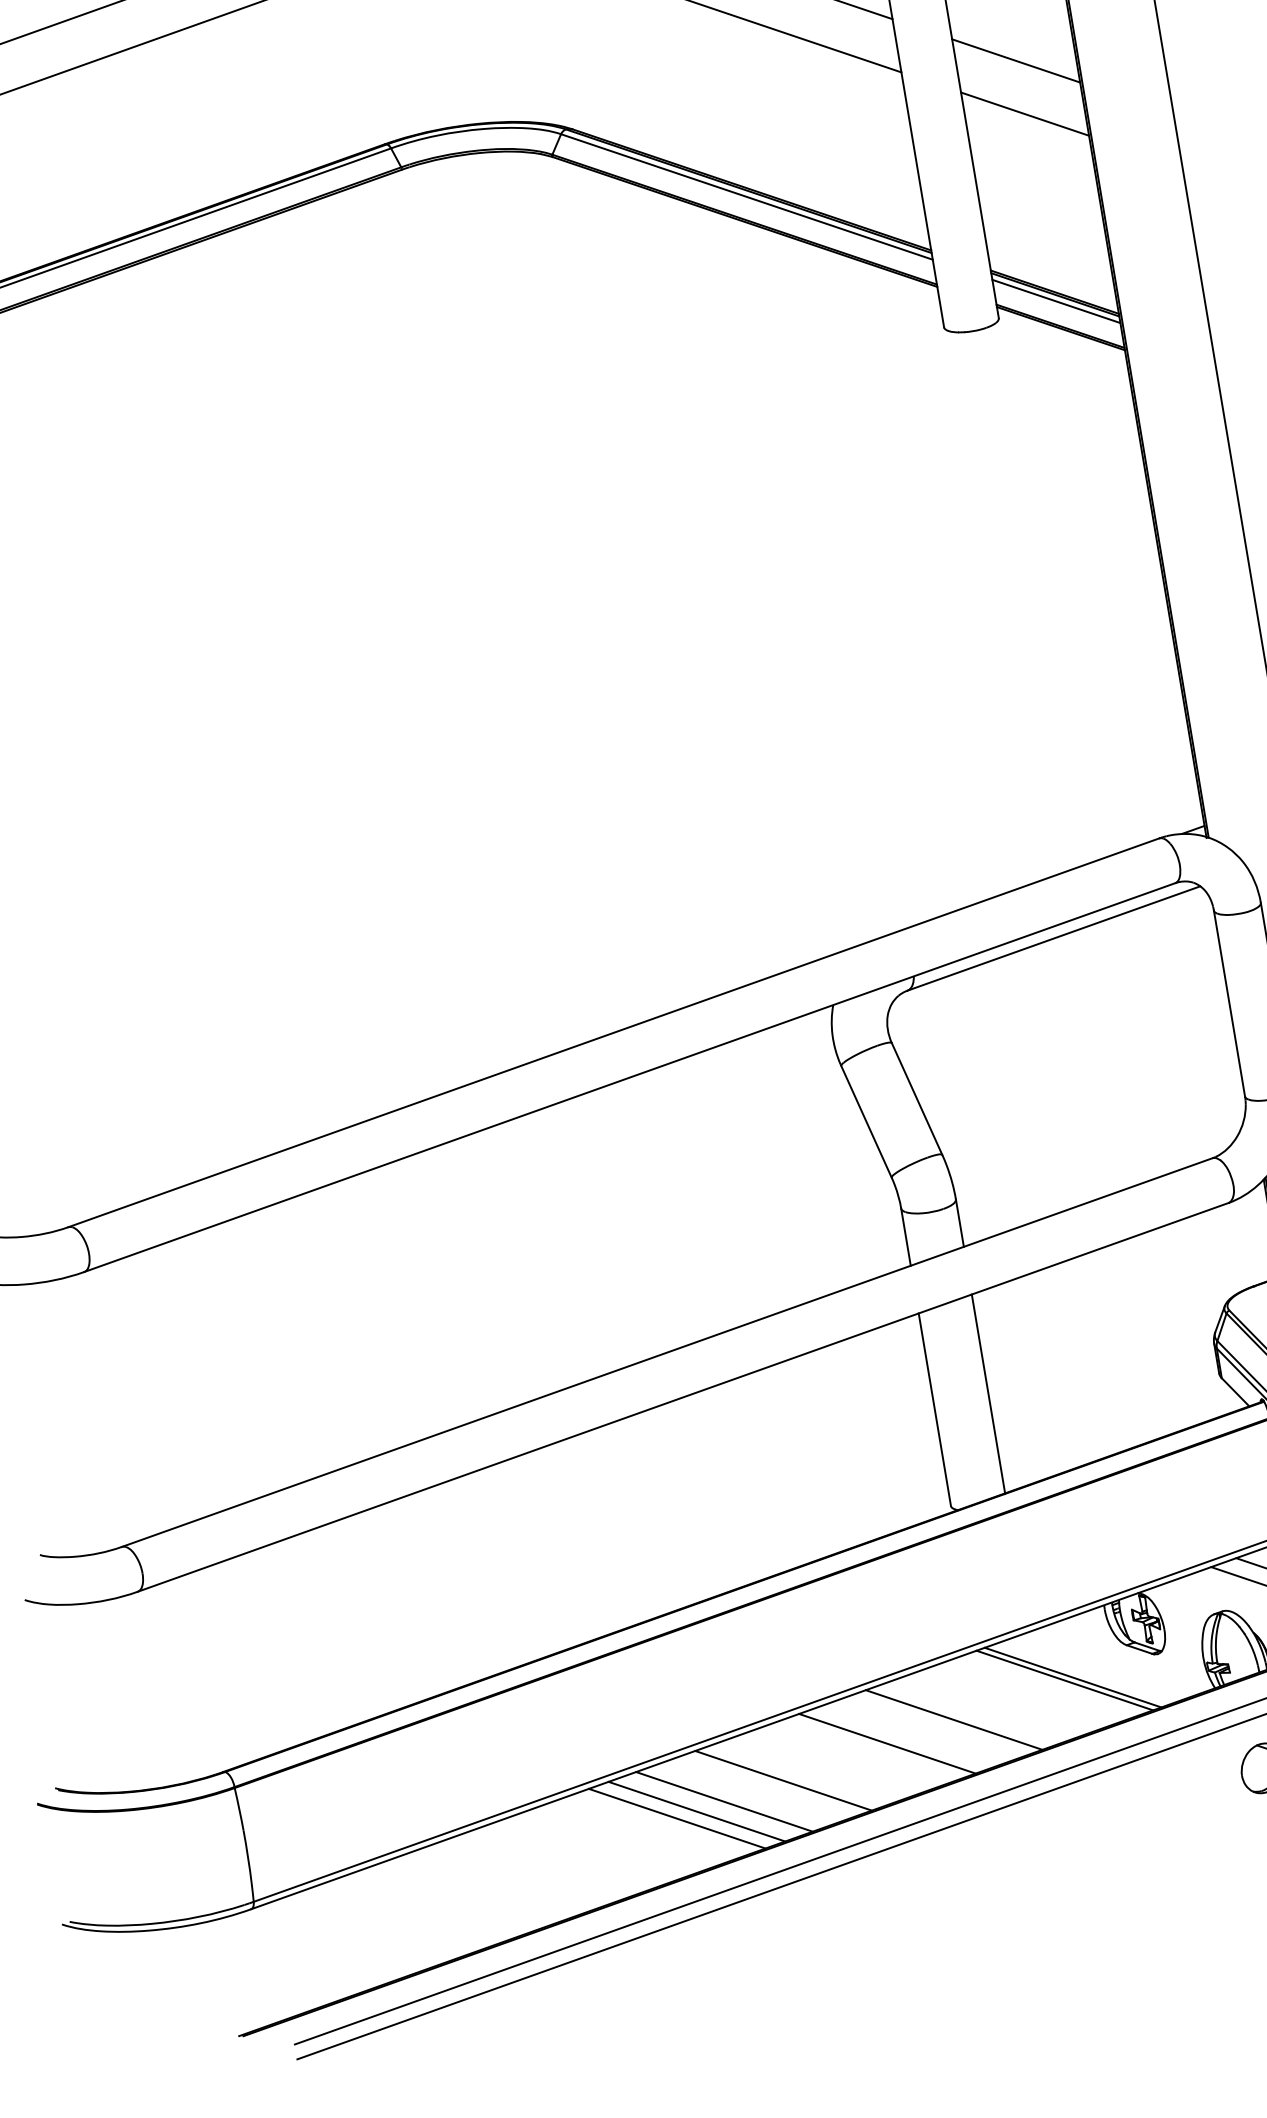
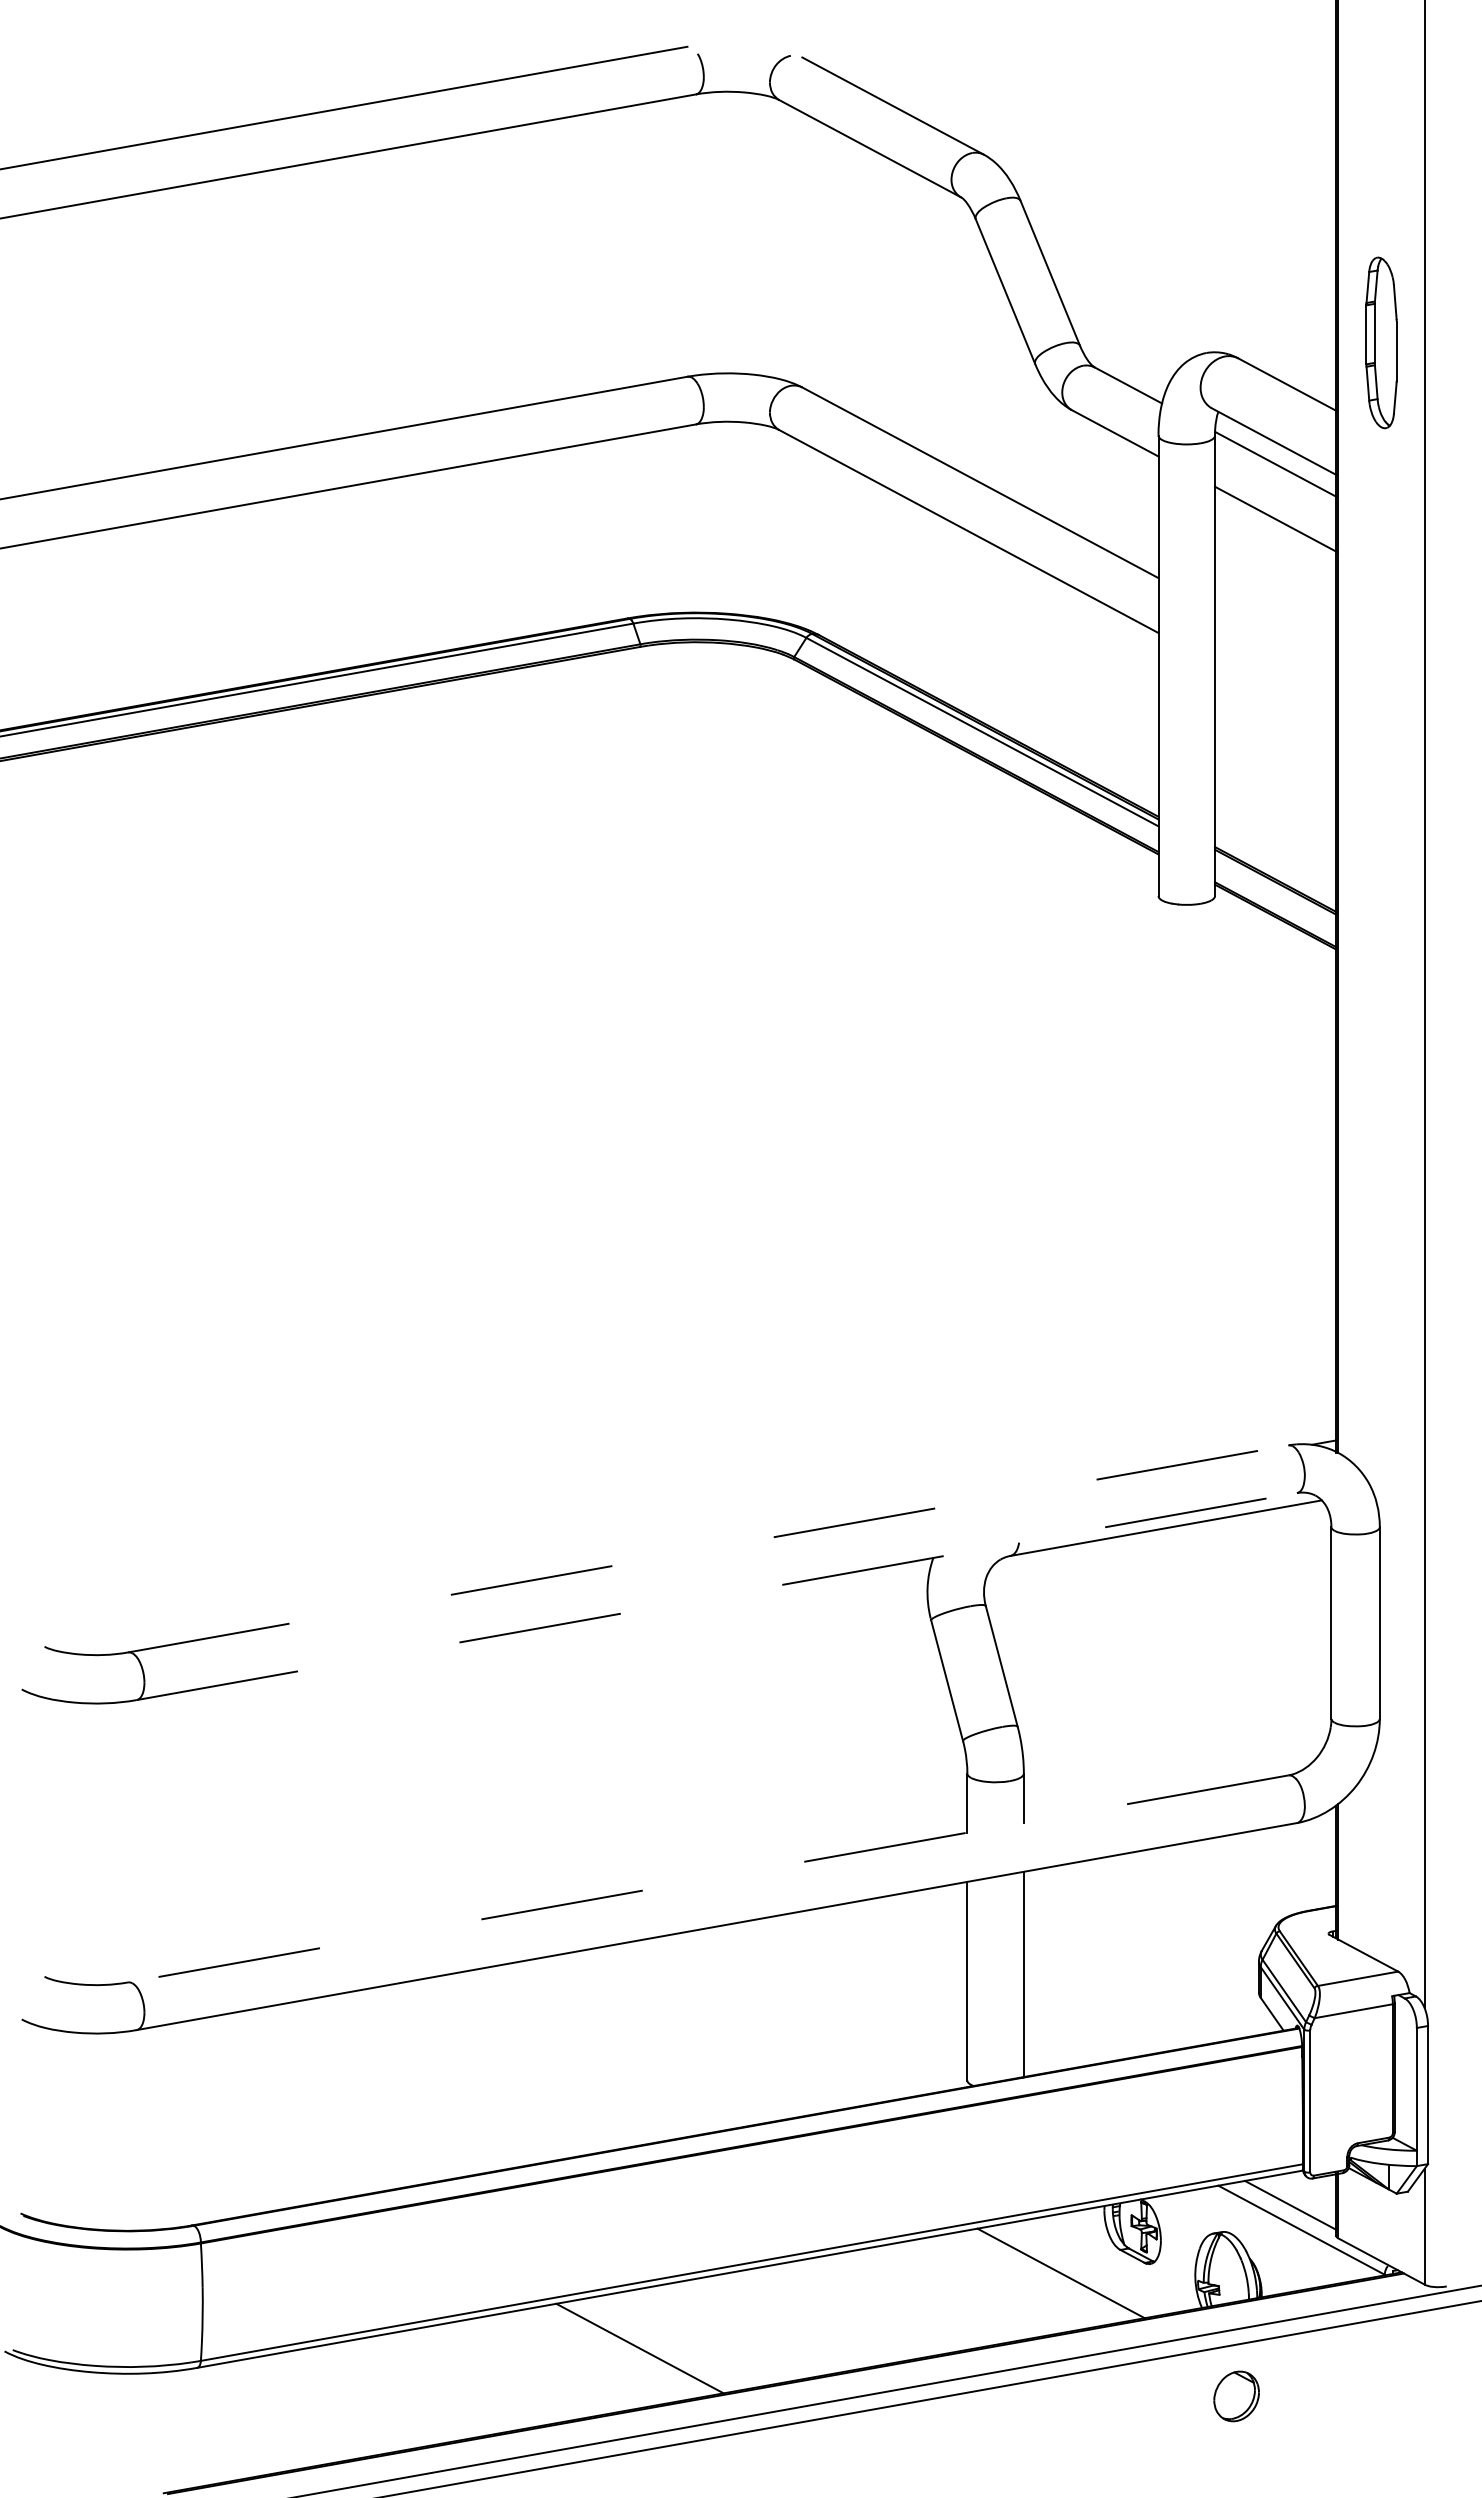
line: (1016, 60) -> (1275, 640), removed
line: (1024, 113) -> (1275, 695), removed
line: (1056, 300) -> (1275, 888), removed
line: (613, 1032) -> (708, 1548), solid -> dashed
line: (630, 1077) -> (717, 1596), solid -> dashed
line: (666, 1353) -> (707, 1879), solid -> dashed
line: (1064, 1680) -> (1052, 2274), removed
line: (953, 1719) -> (934, 2295), removed
line: (887, 1743) -> (863, 2308), removed
line: (782, 1781) -> (752, 2328), removed
line: (723, 1801) -> (689, 2339), removed
line: (696, 1811) -> (660, 2344), removed

